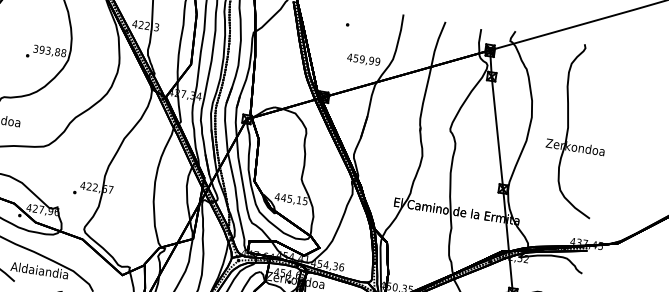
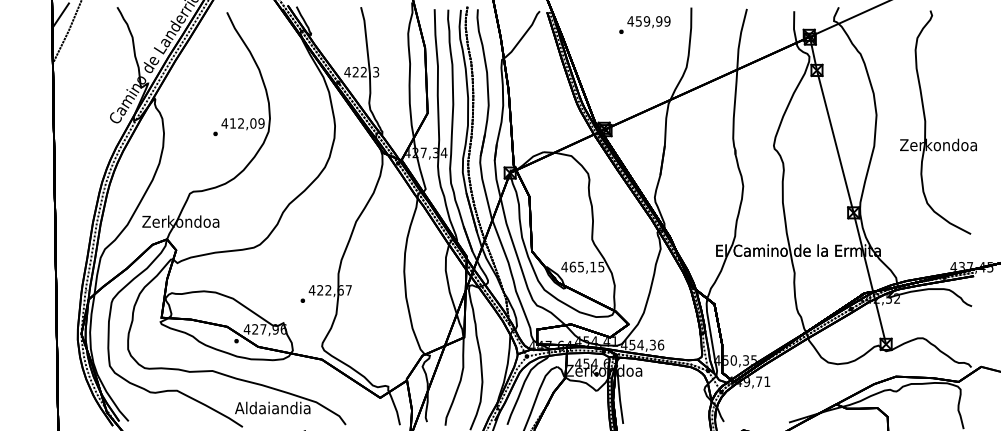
text: (49, 50) -> (242, 123), 393,88 -> 412,09
text: (363, 60) -> (648, 22), moved
text: (283, 197) -> (572, 266), 445,15 -> 465,15

